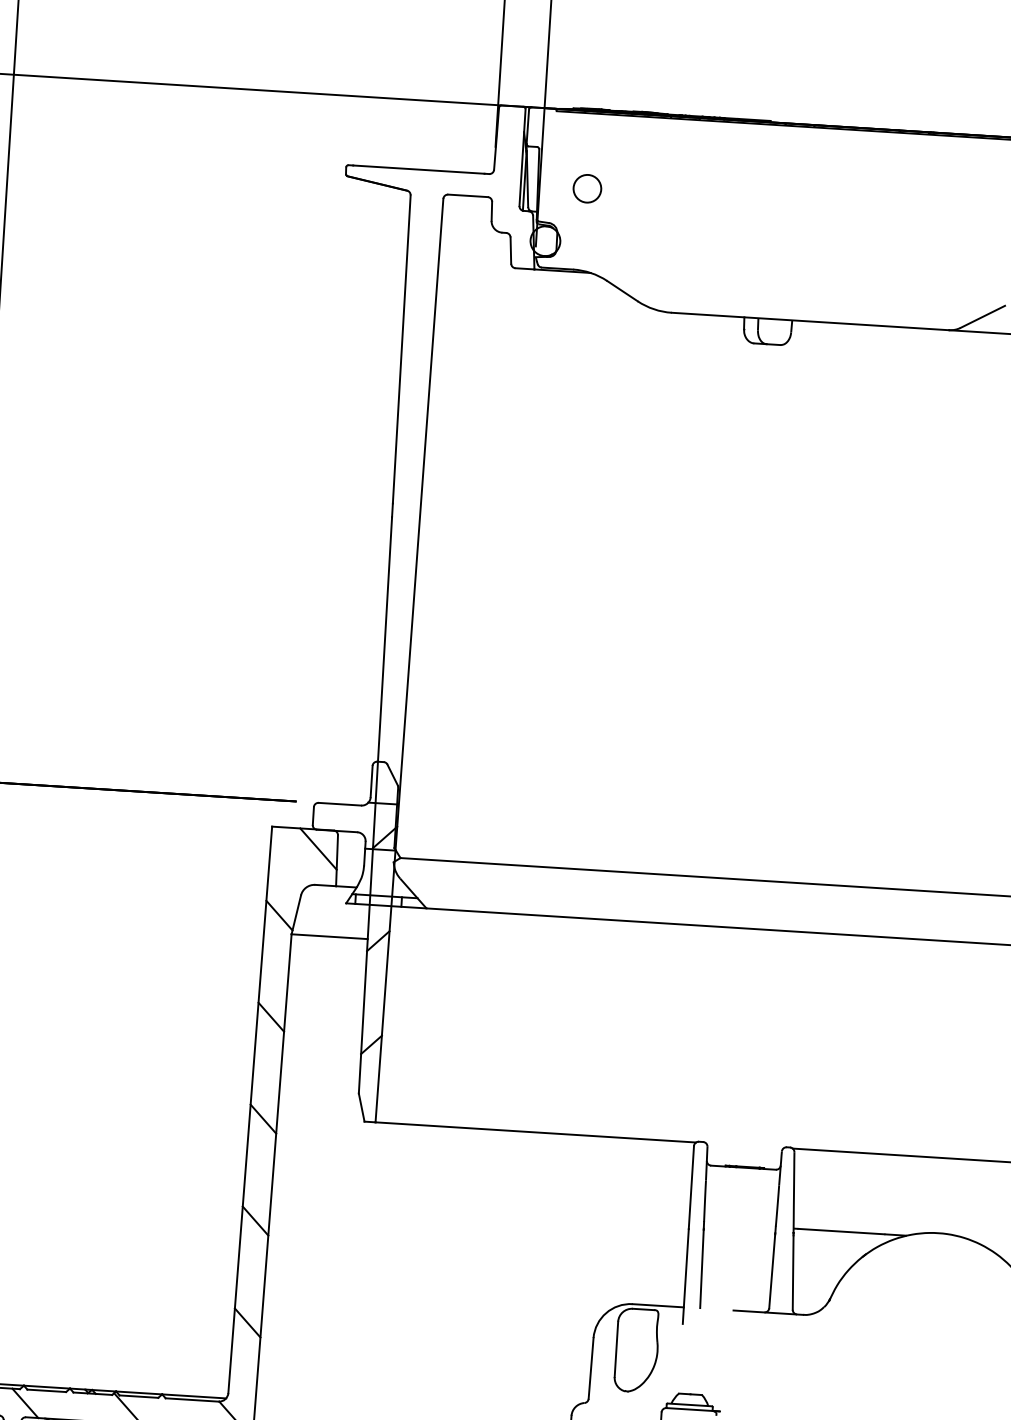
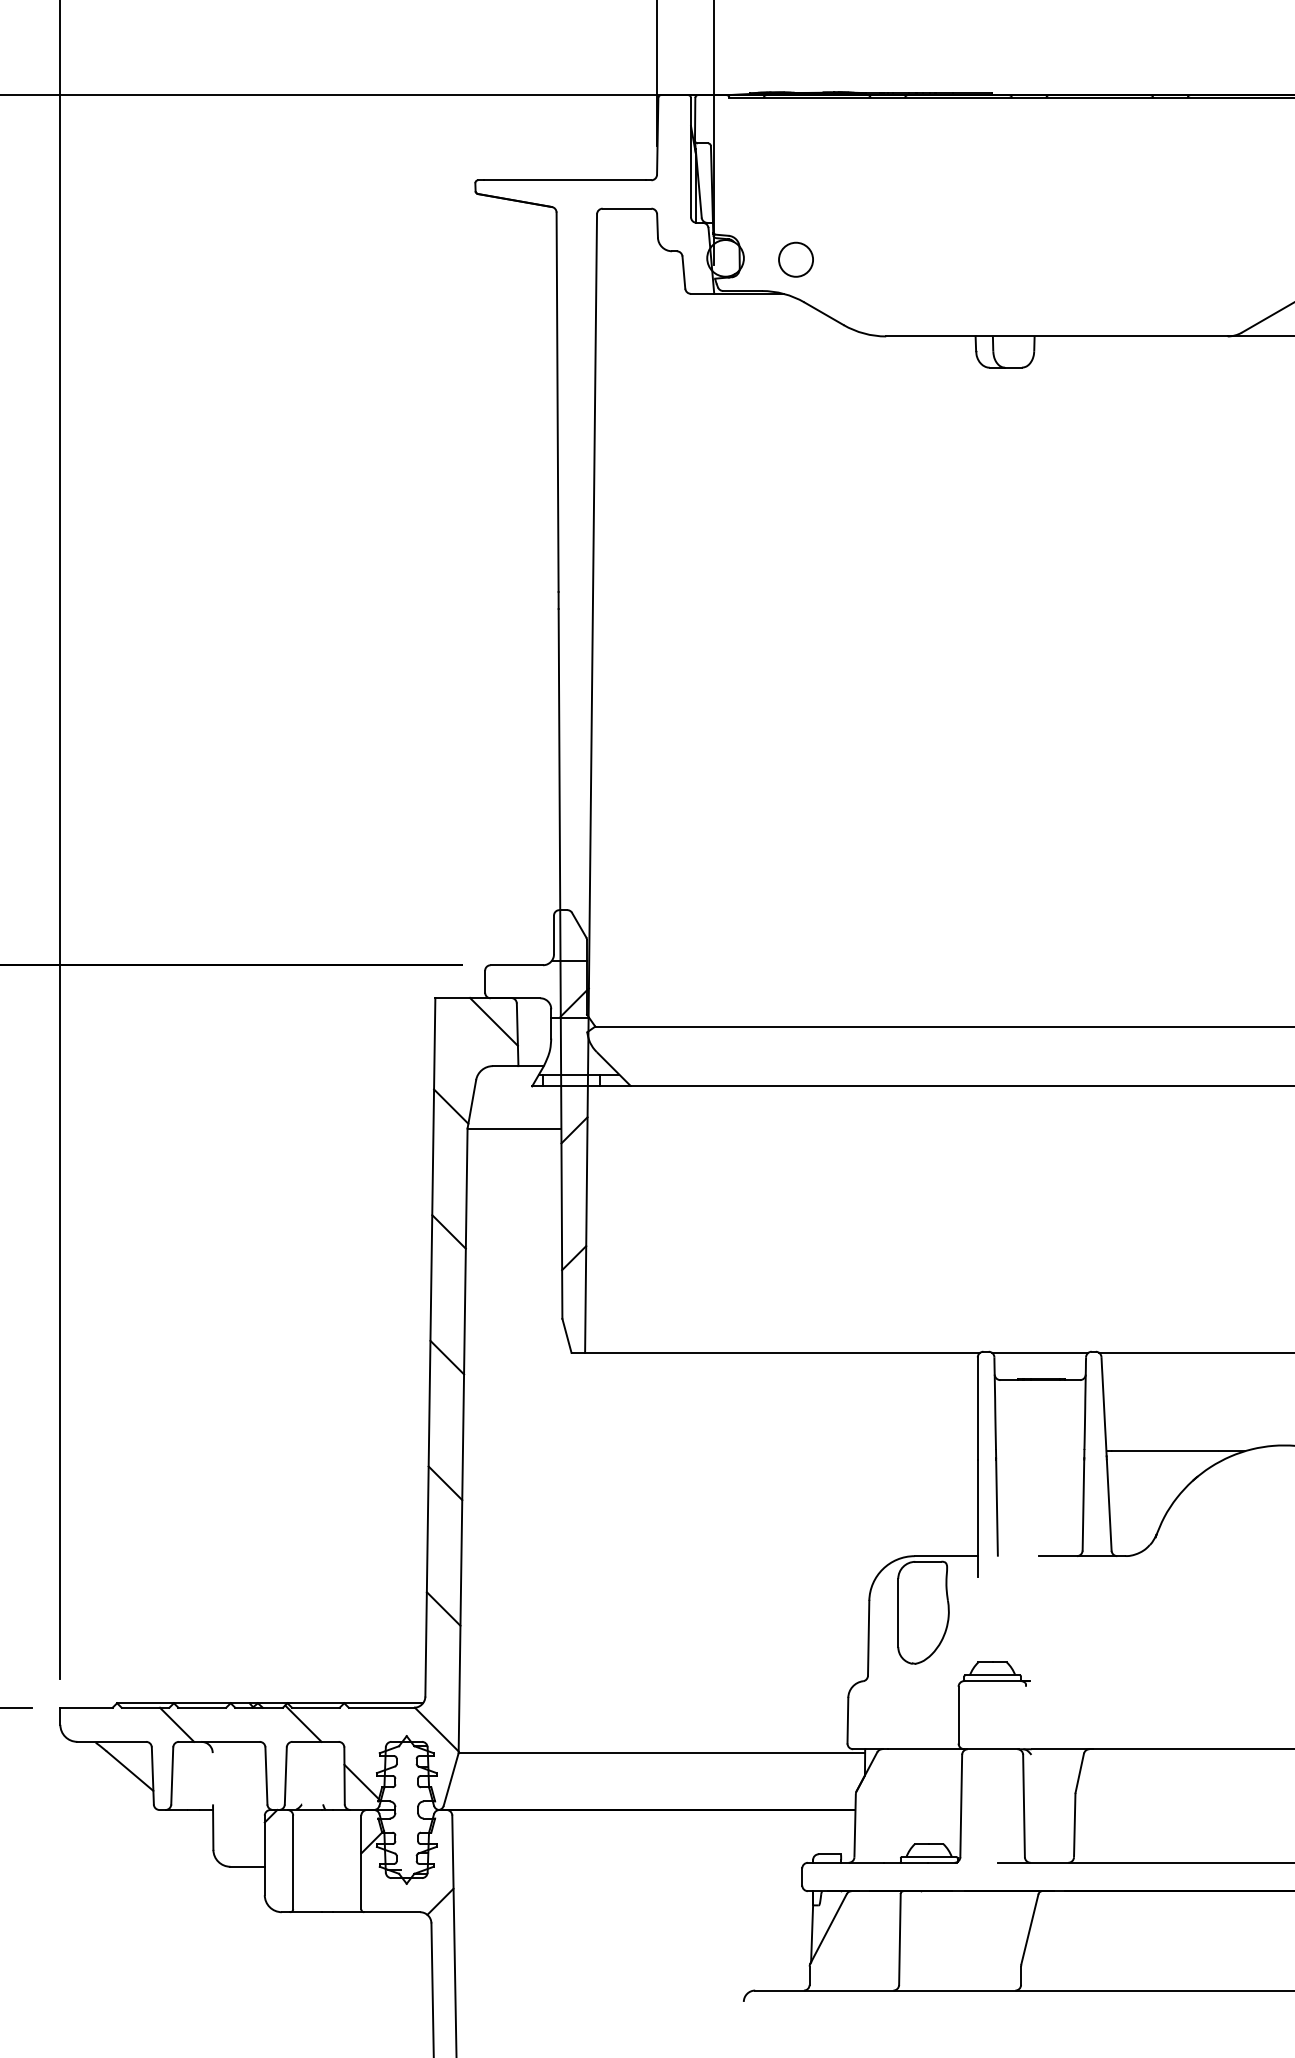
circle: (586, 188) -> (795, 259), moved
line: (745, 1145) -> (1040, 1352), added

